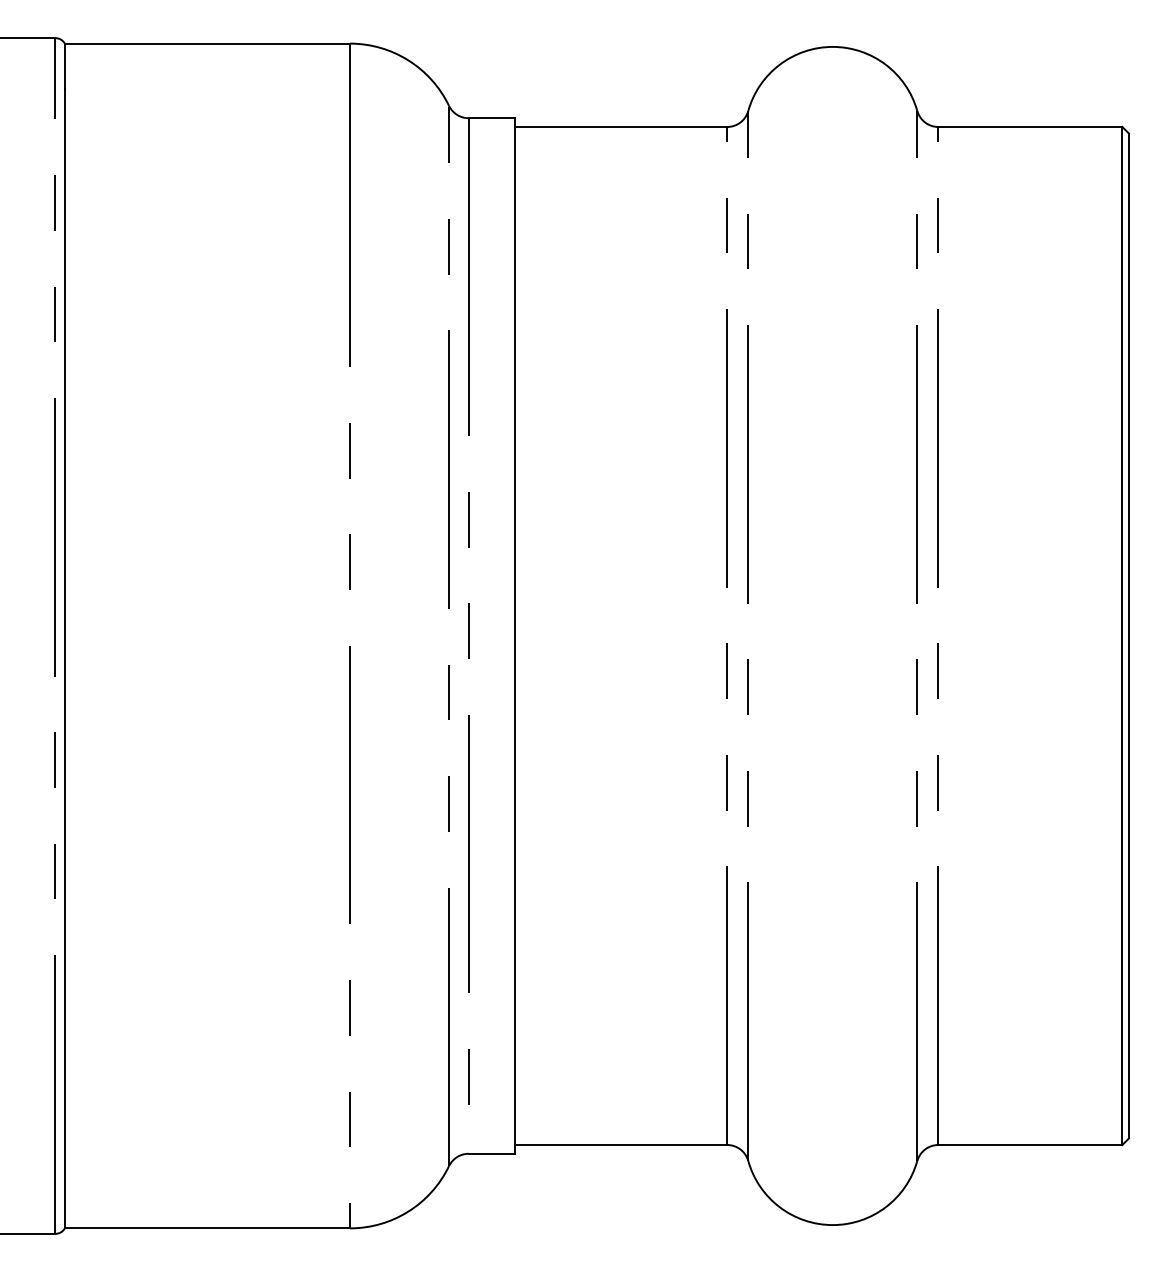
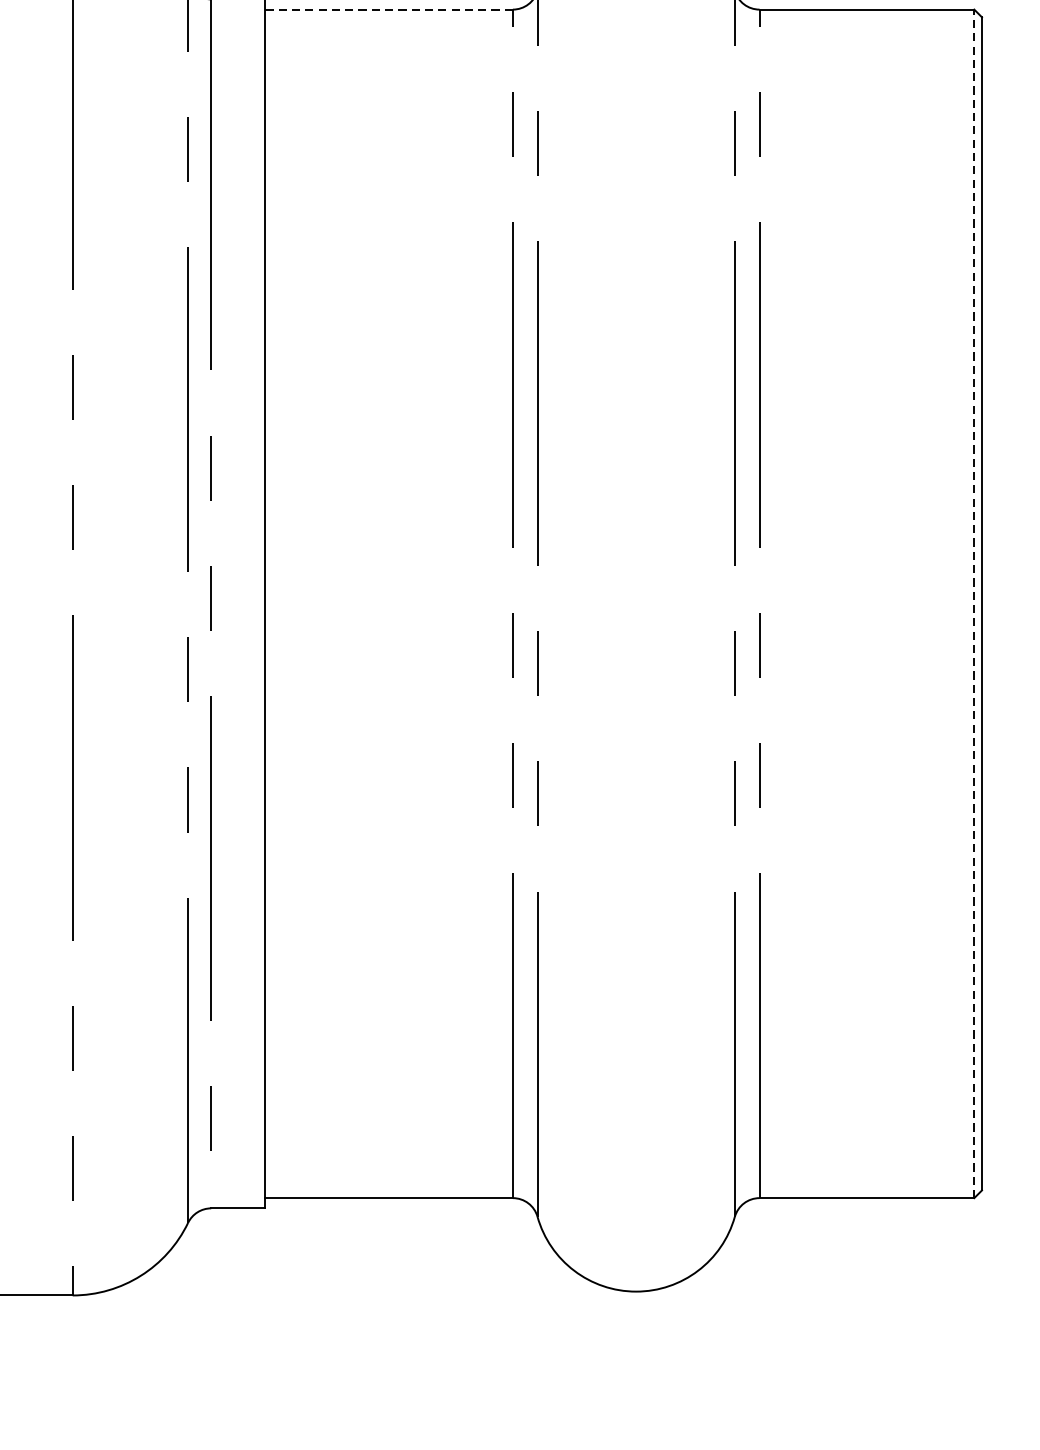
line: (620, 127) -> (388, 10), solid -> dashed
line: (1122, 636) -> (974, 604), solid -> dashed

